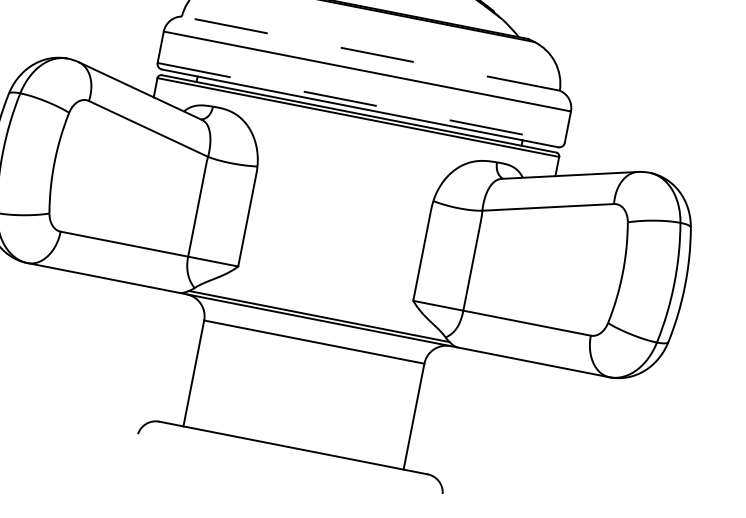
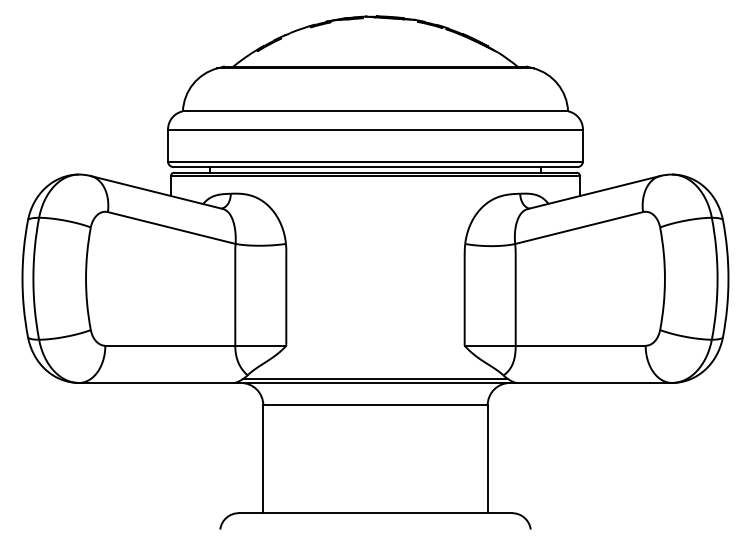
line: (370, 53) -> (375, 111), dashed -> solid
line: (362, 103) -> (376, 161), dashed -> solid

